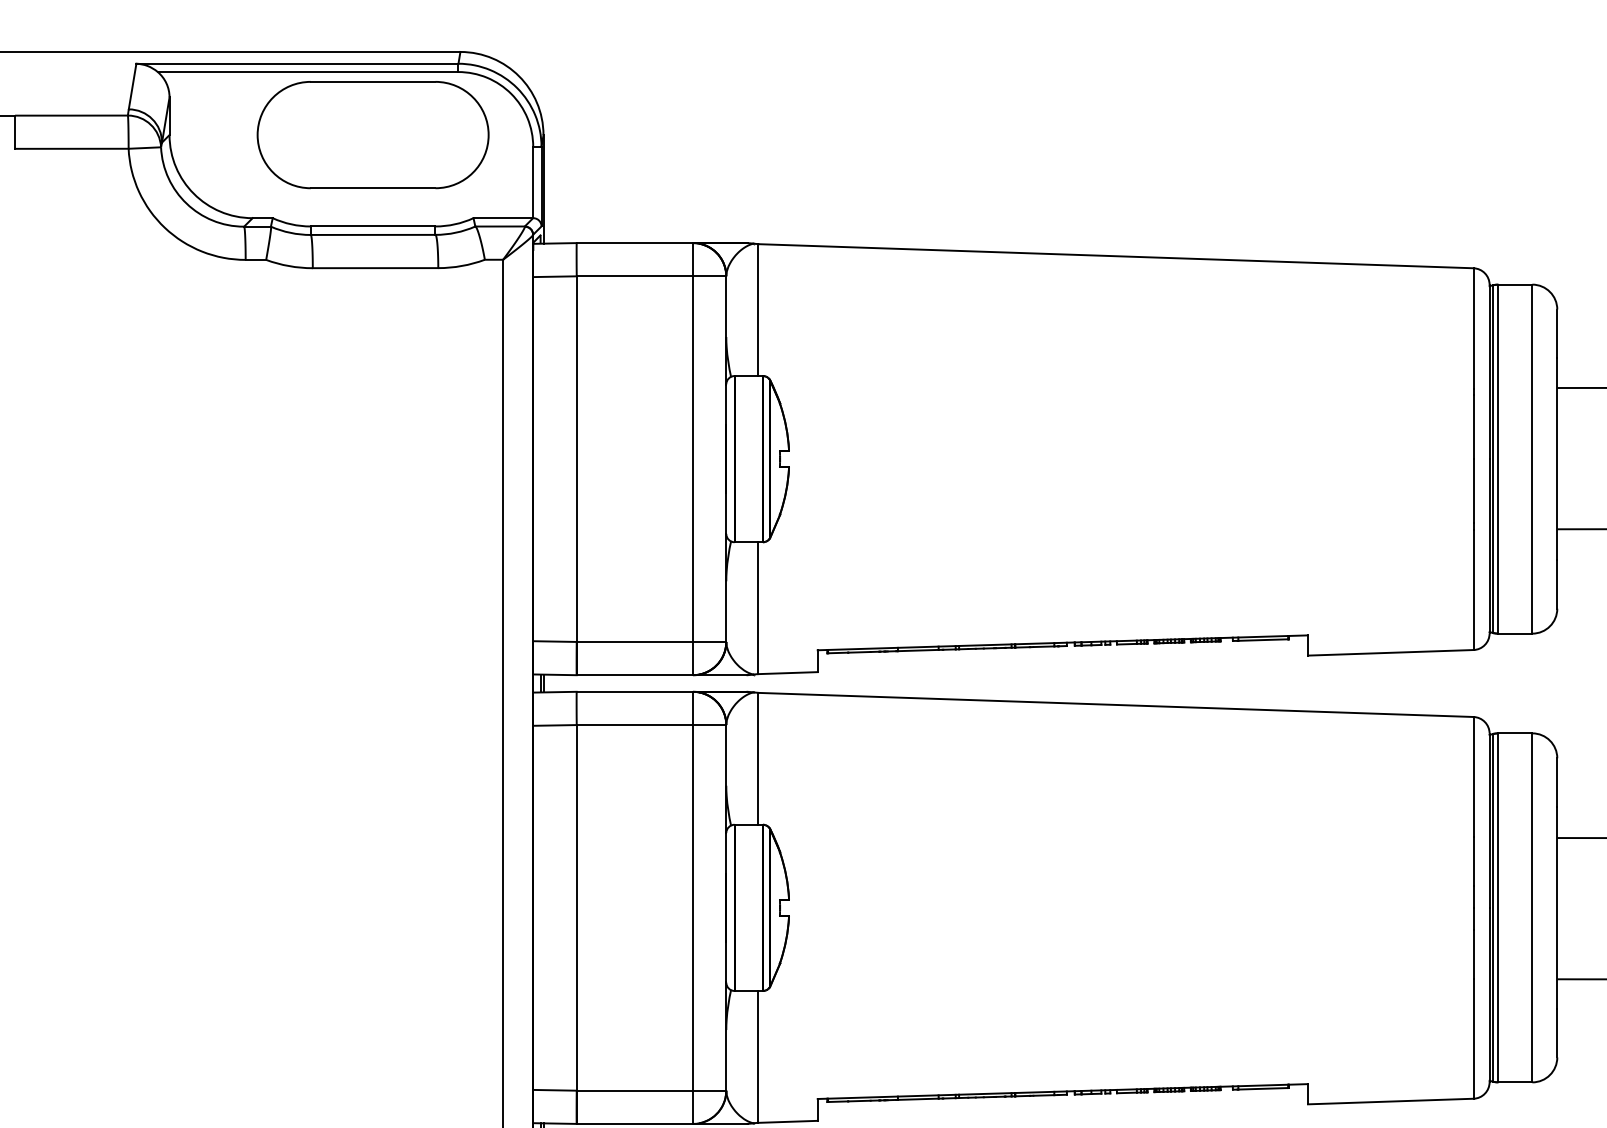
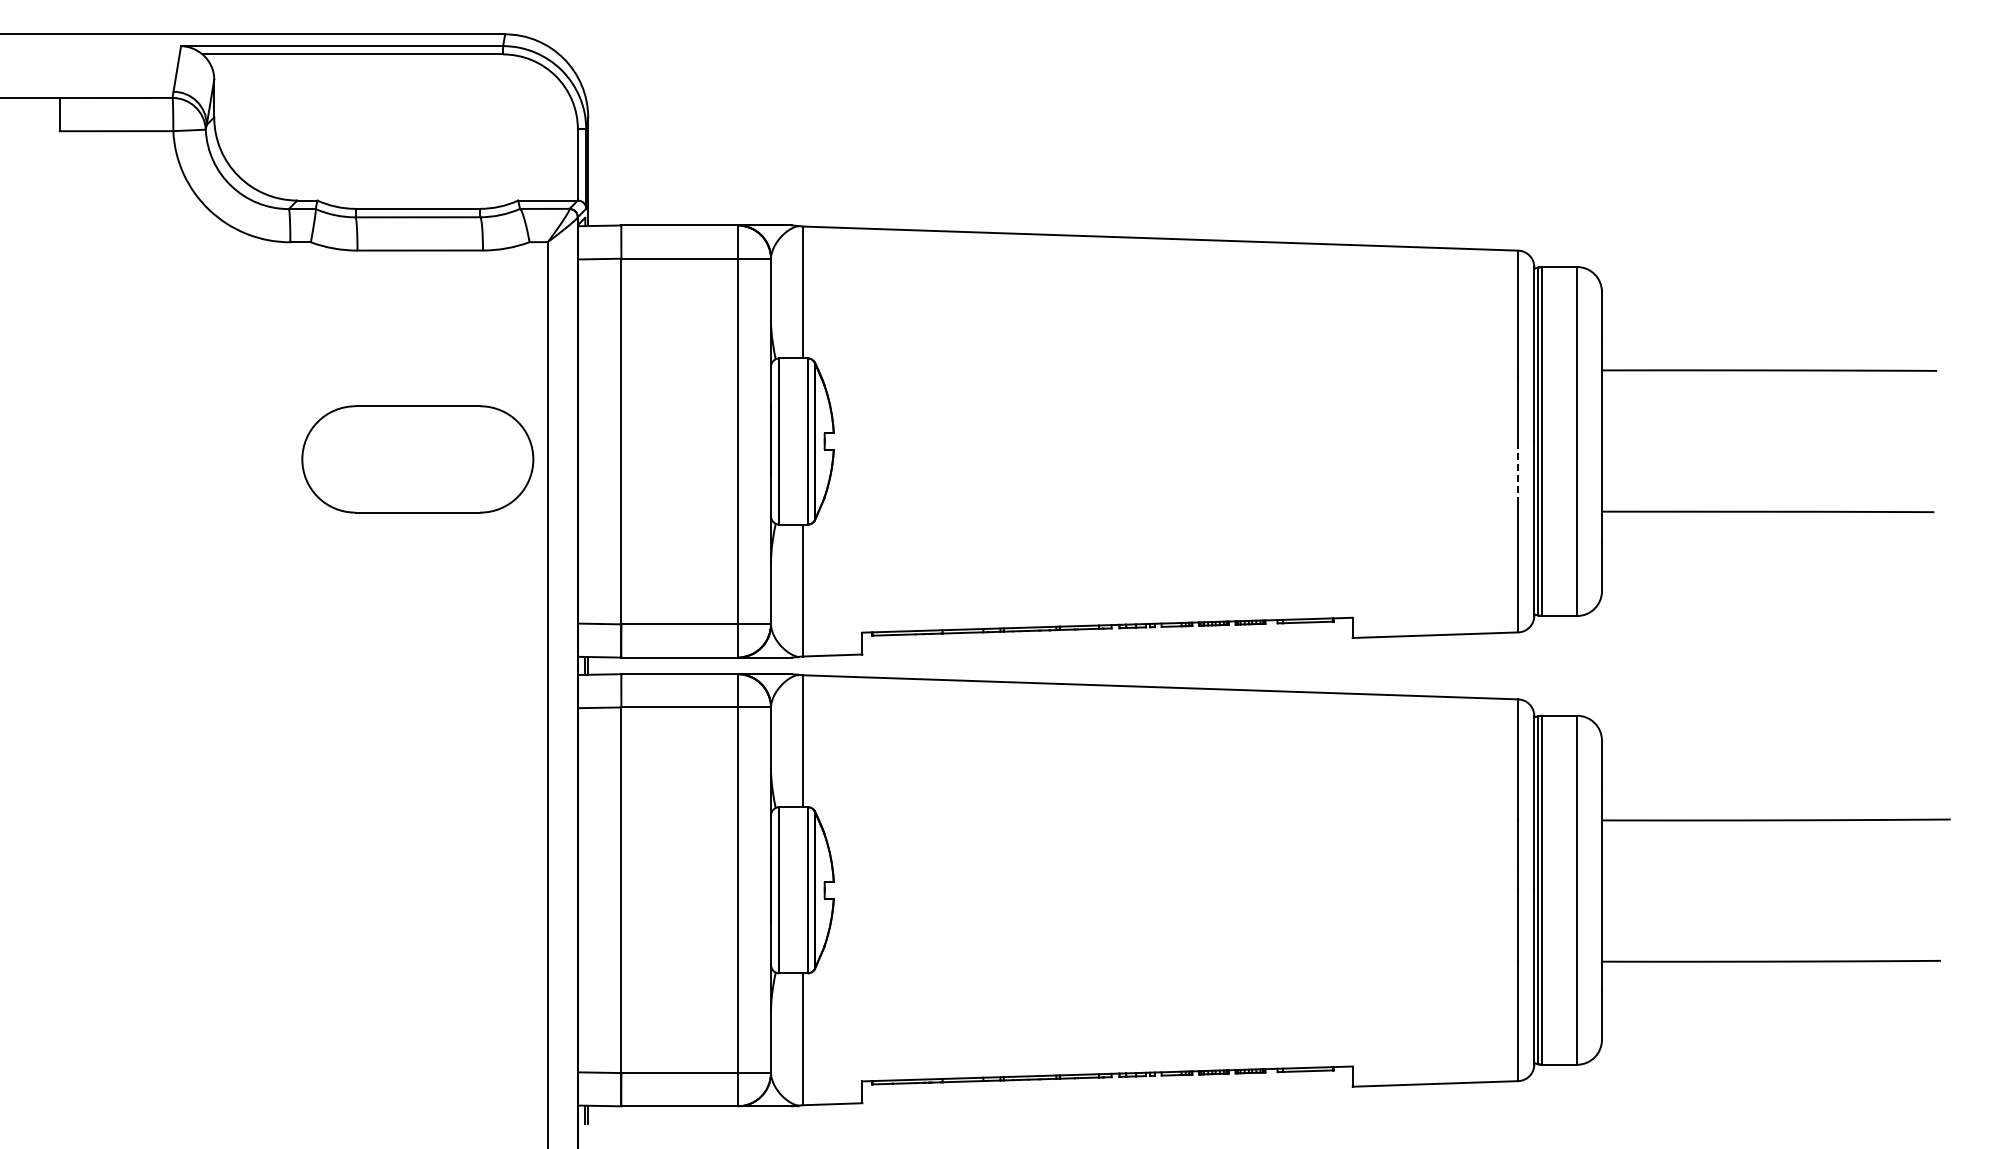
part: (372, 135) -> (417, 459), moved
line: (1473, 491) -> (1518, 473), solid -> dashed

